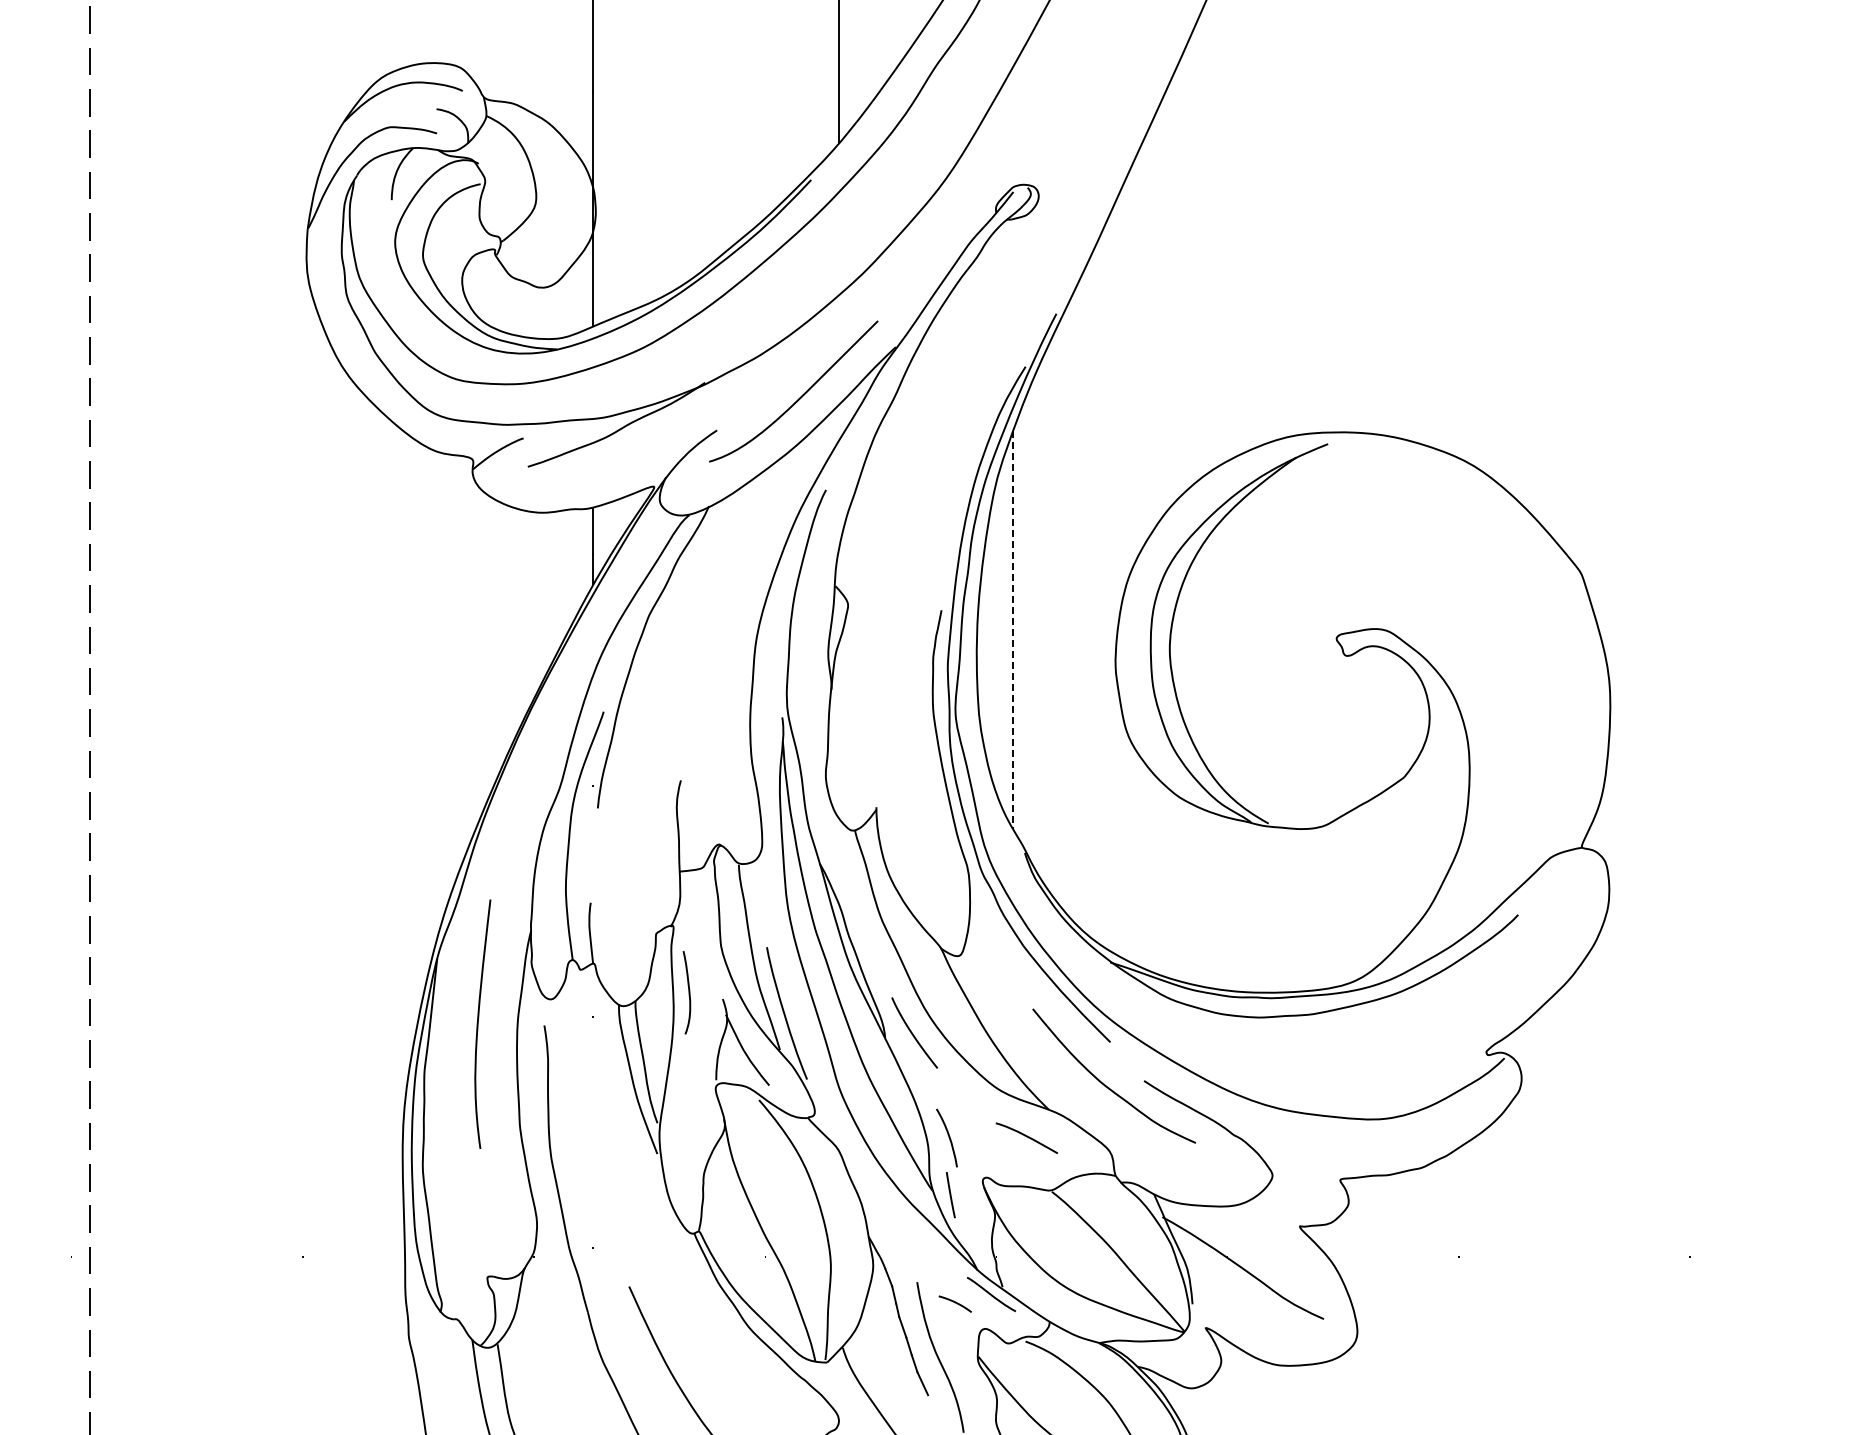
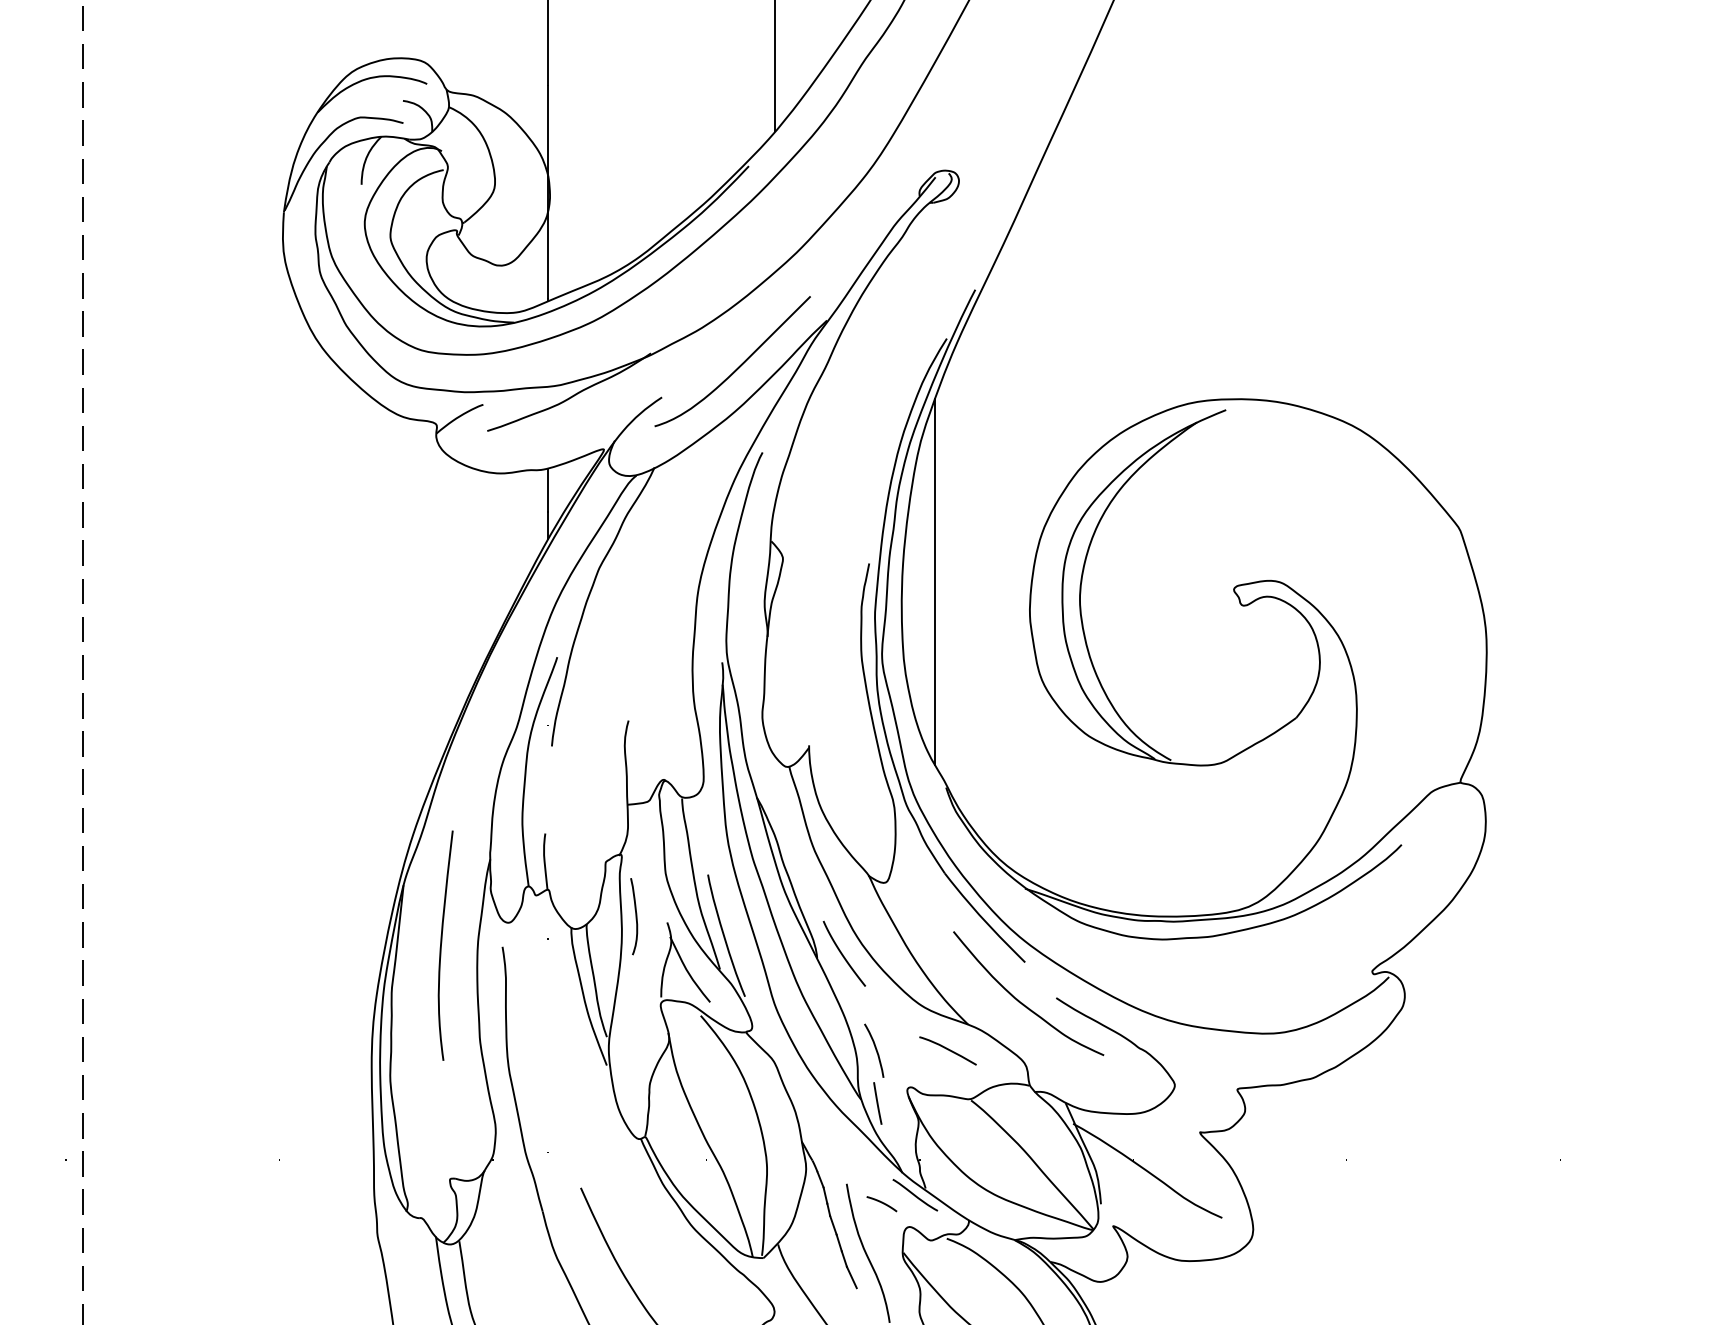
line: (1013, 630) -> (935, 582), dashed -> solid

